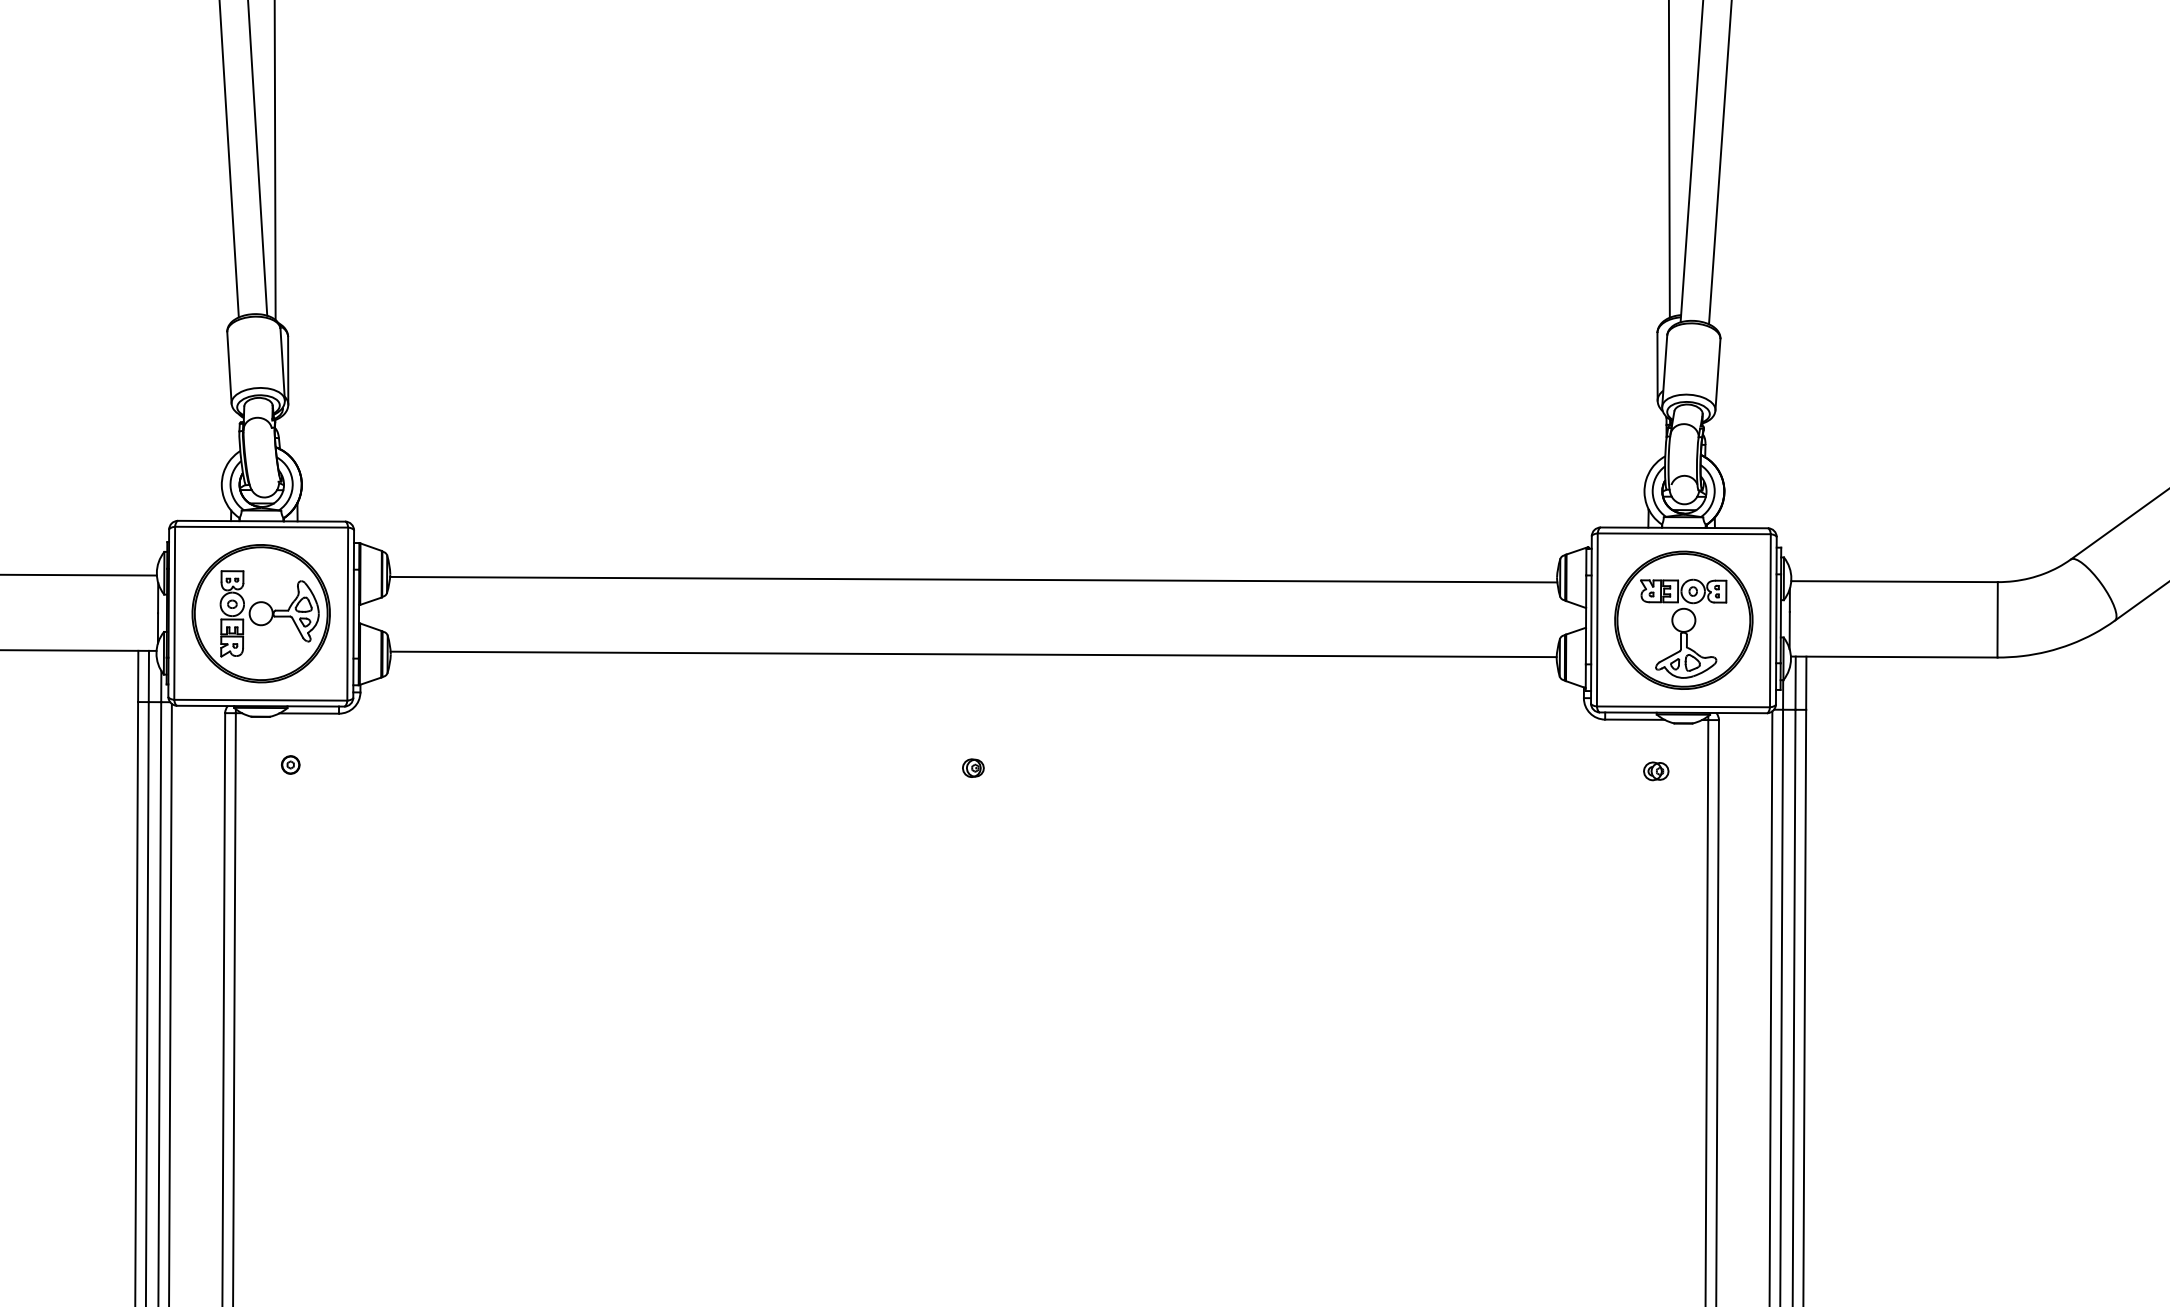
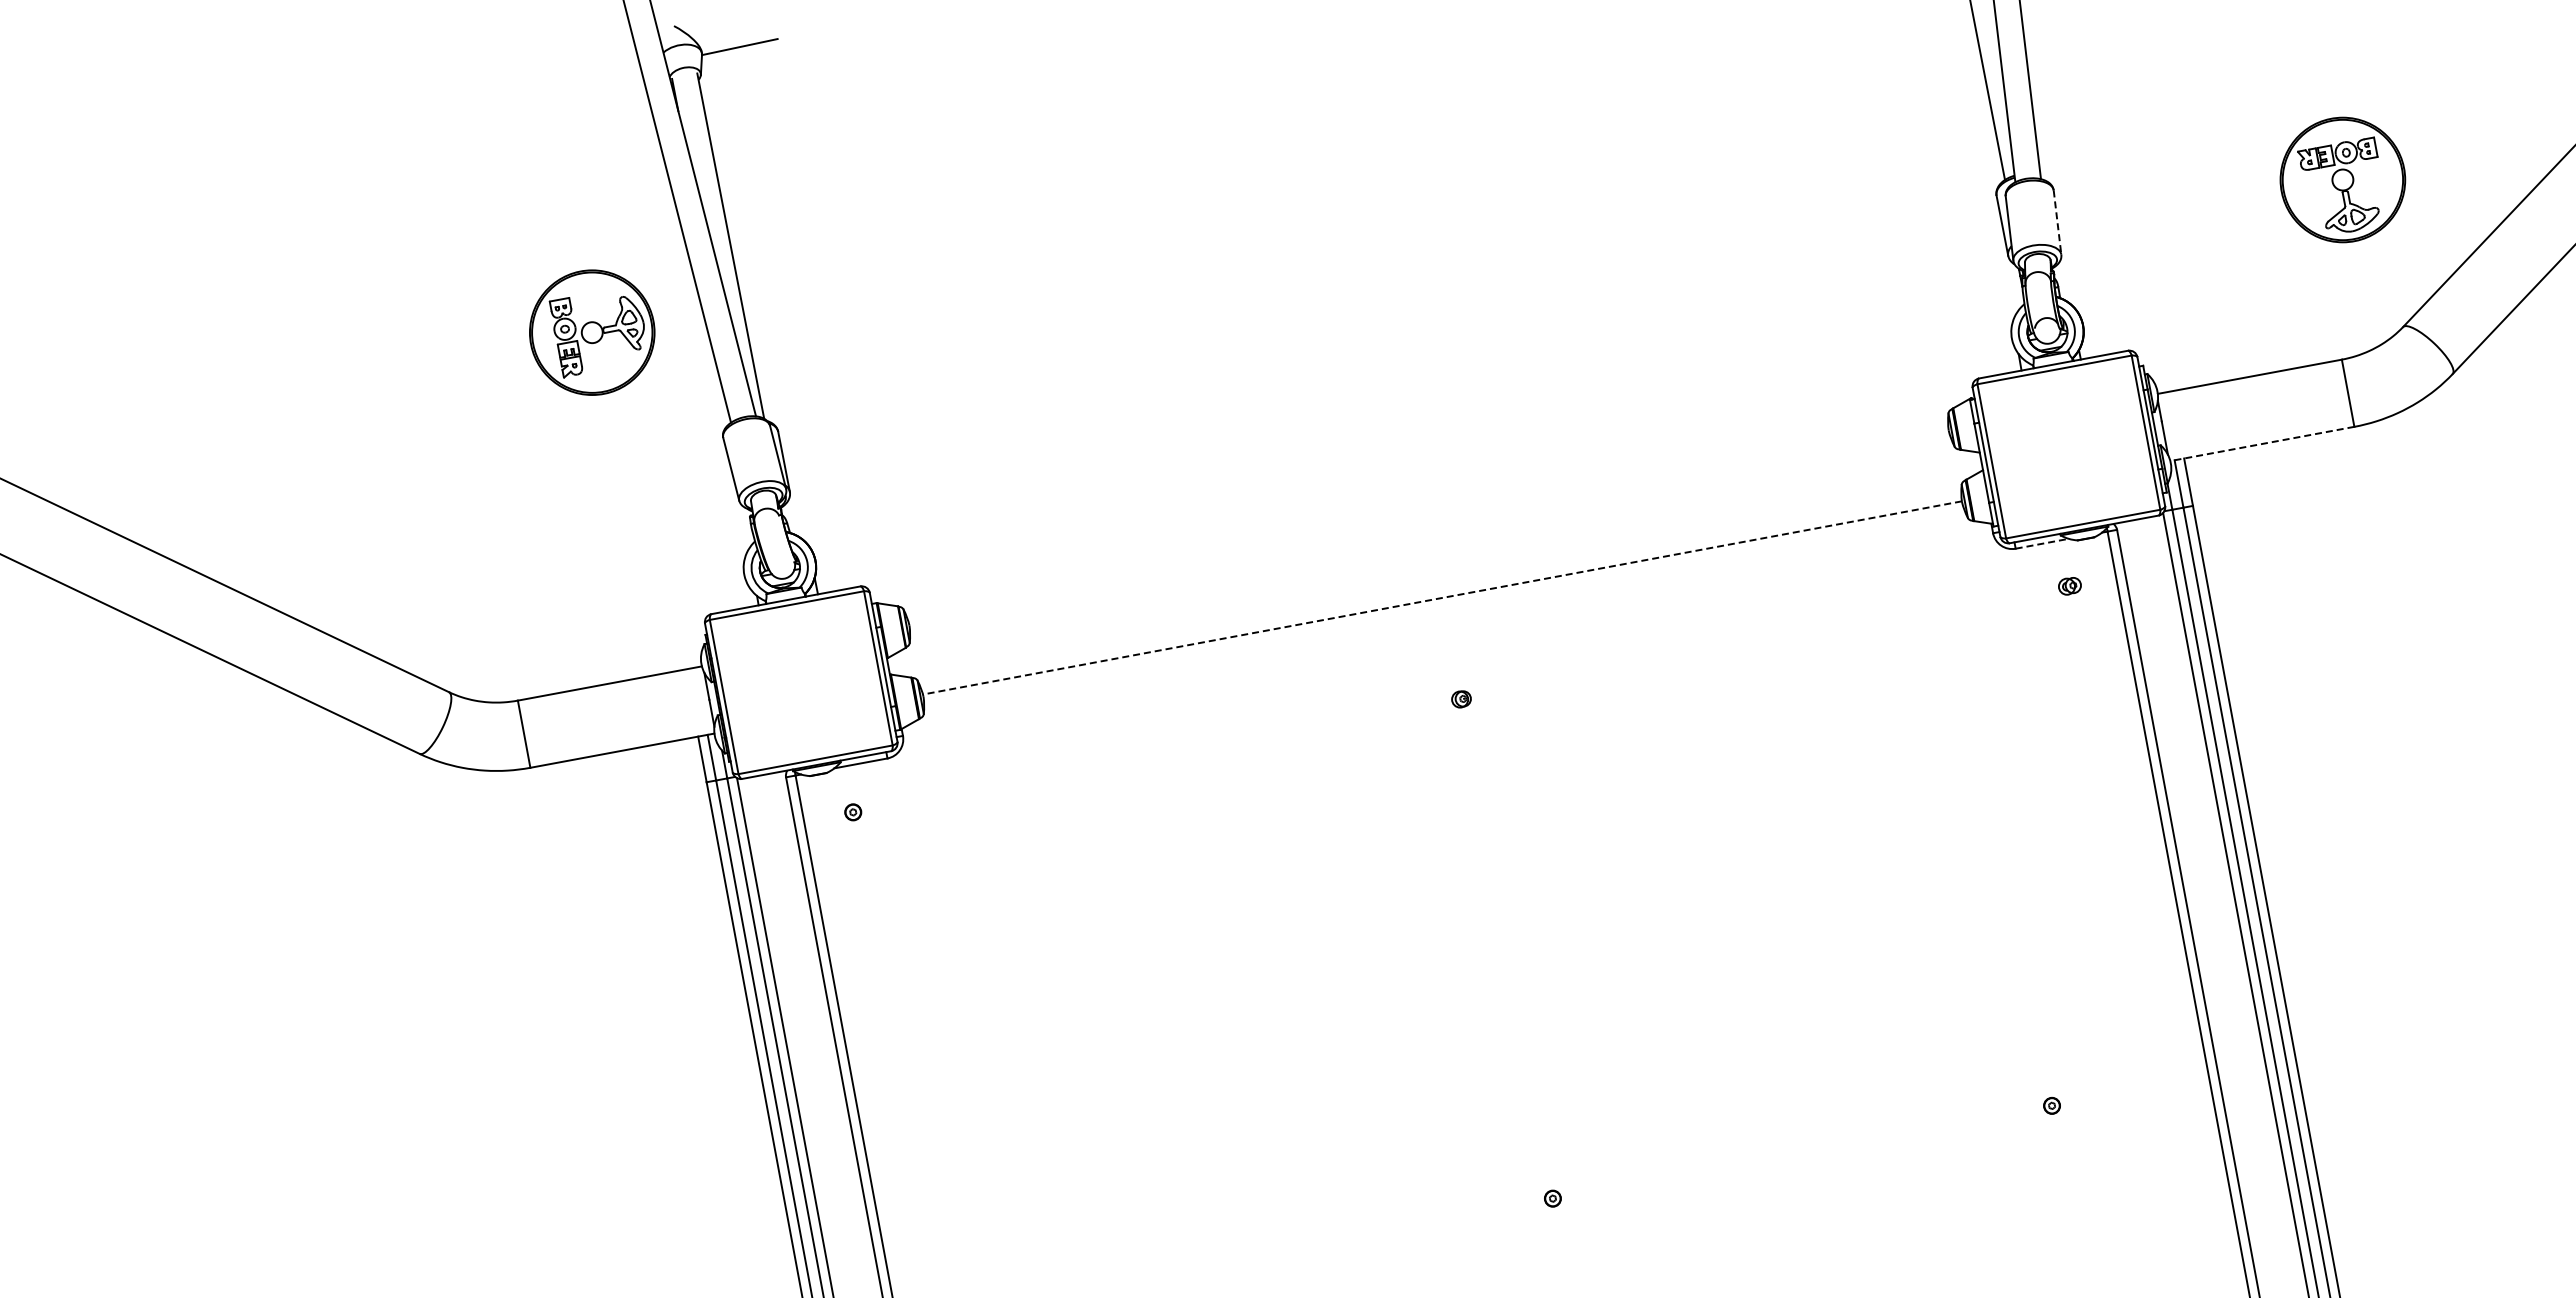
line: (1717, 375) -> (2057, 223), solid -> dashed
line: (973, 579) -> (1429, 531), removed
part: (261, 613) -> (592, 332), moved
part: (1683, 619) -> (2342, 179), moved
line: (972, 654) -> (1441, 598), solid -> dashed
line: (1894, 656) -> (2262, 443), solid -> dashed
line: (1635, 719) -> (2042, 543), solid -> dashed

